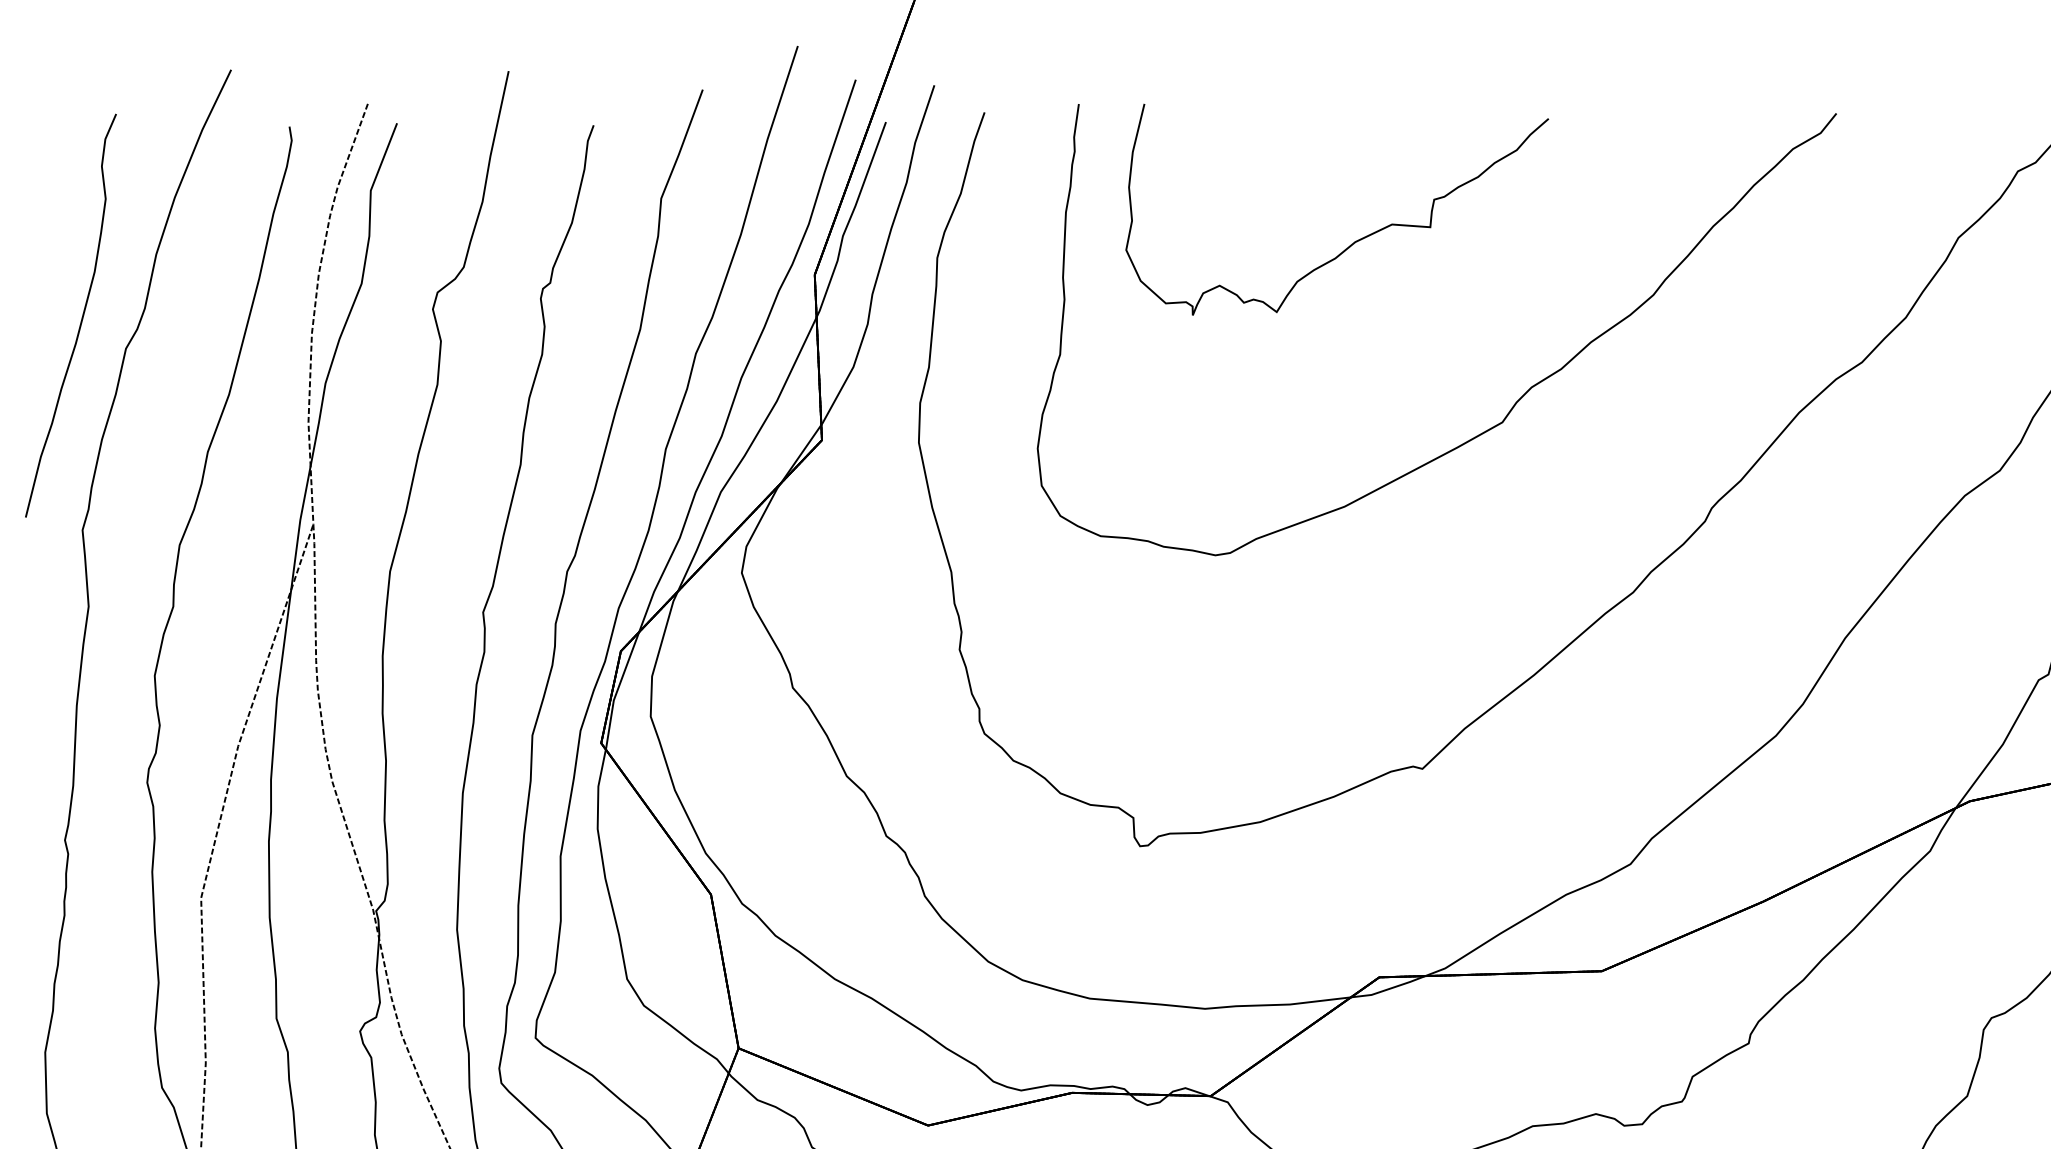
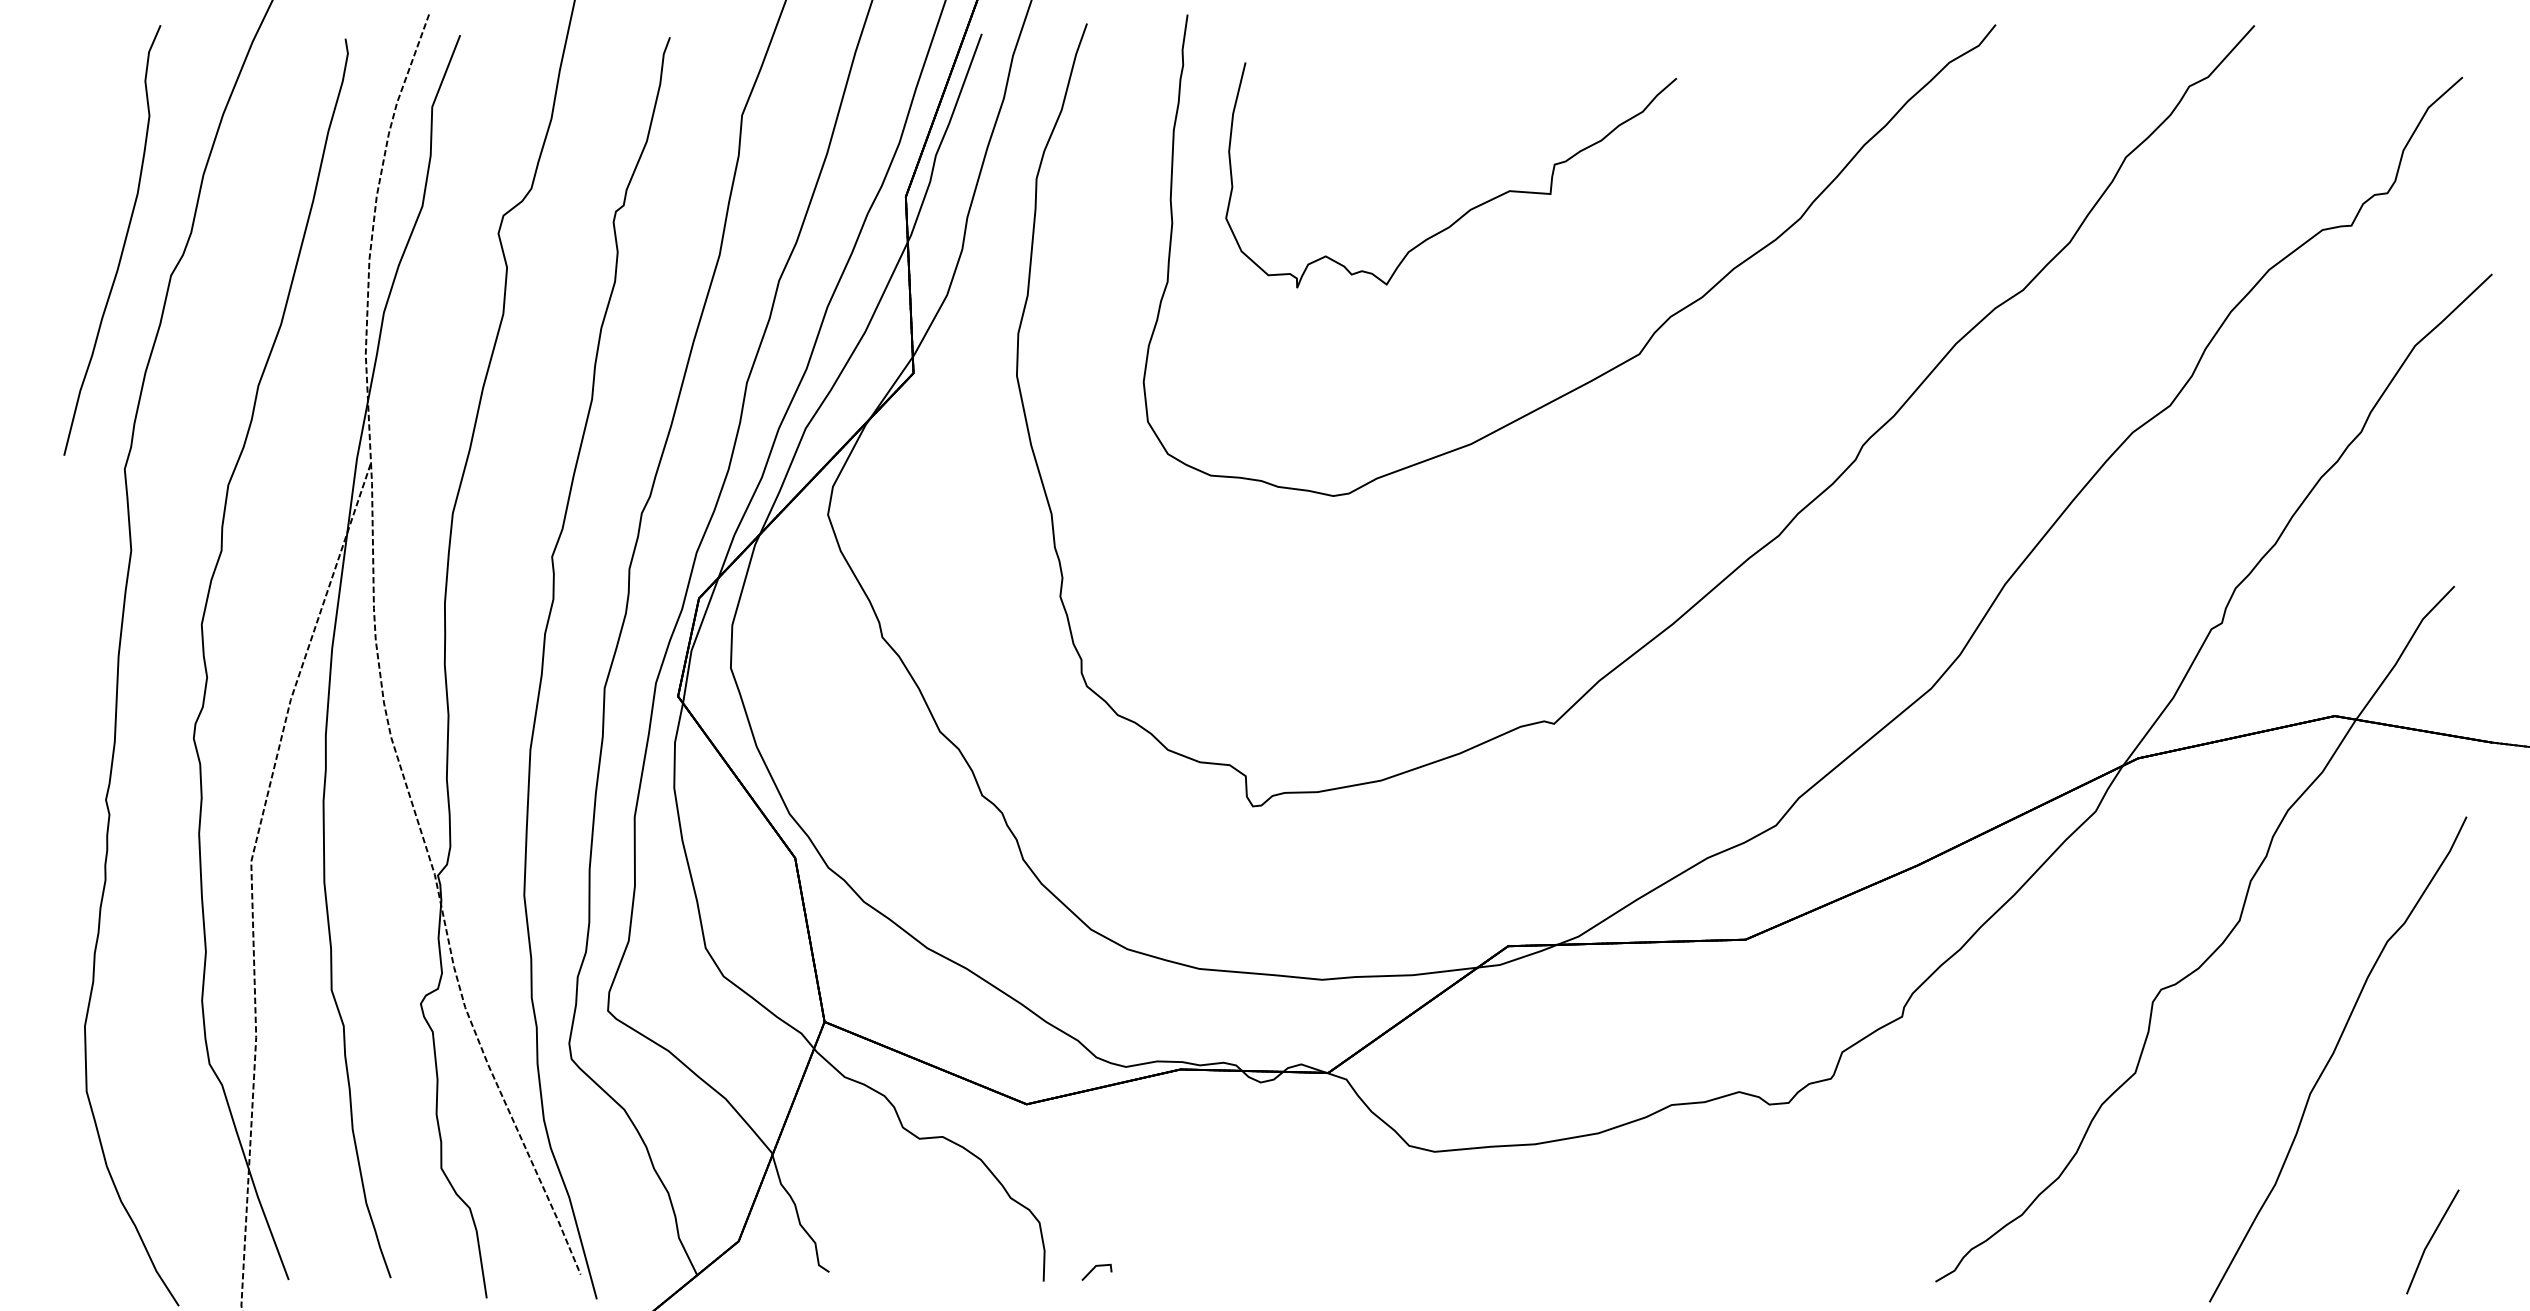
curve: (1355, 240) -> (1470, 208), moved

